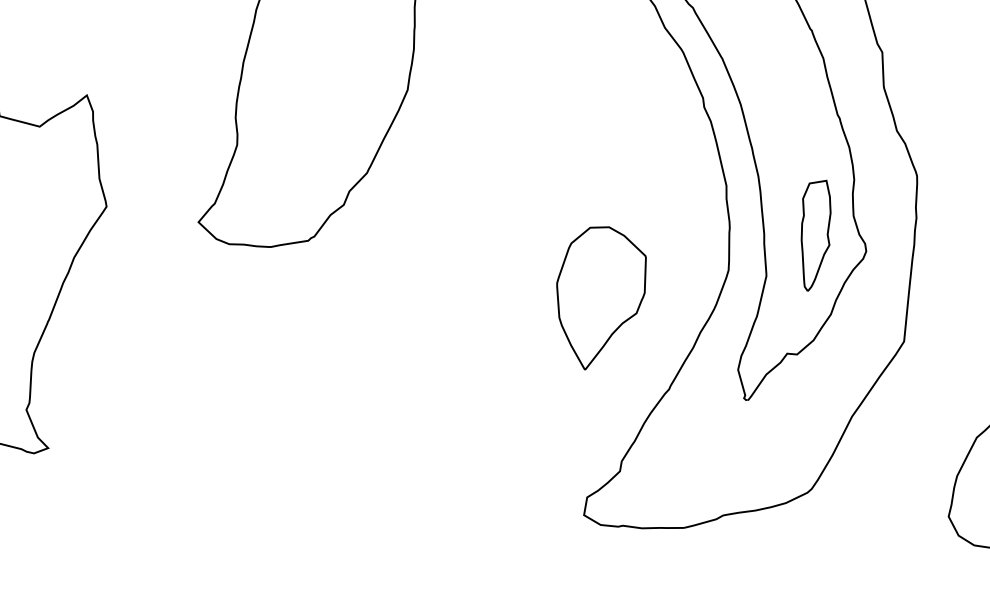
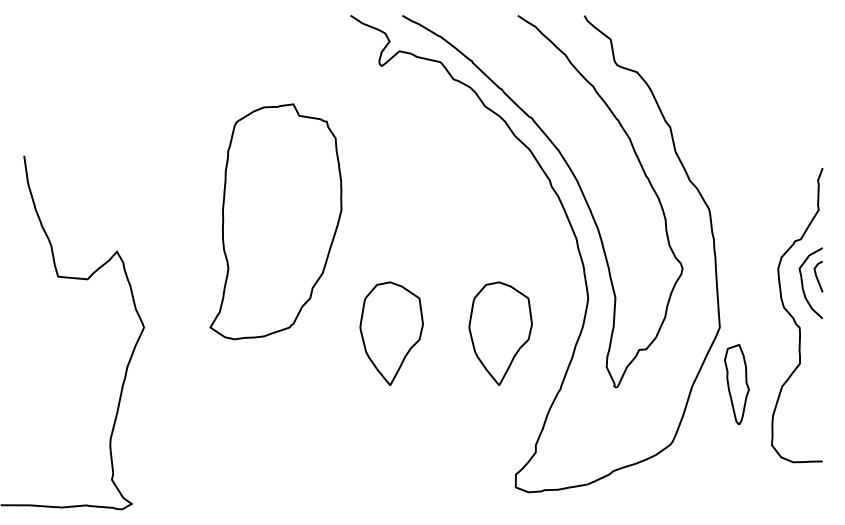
part: (813, 234) -> (736, 384), moved
part: (447, 272) -> (391, 333), added

